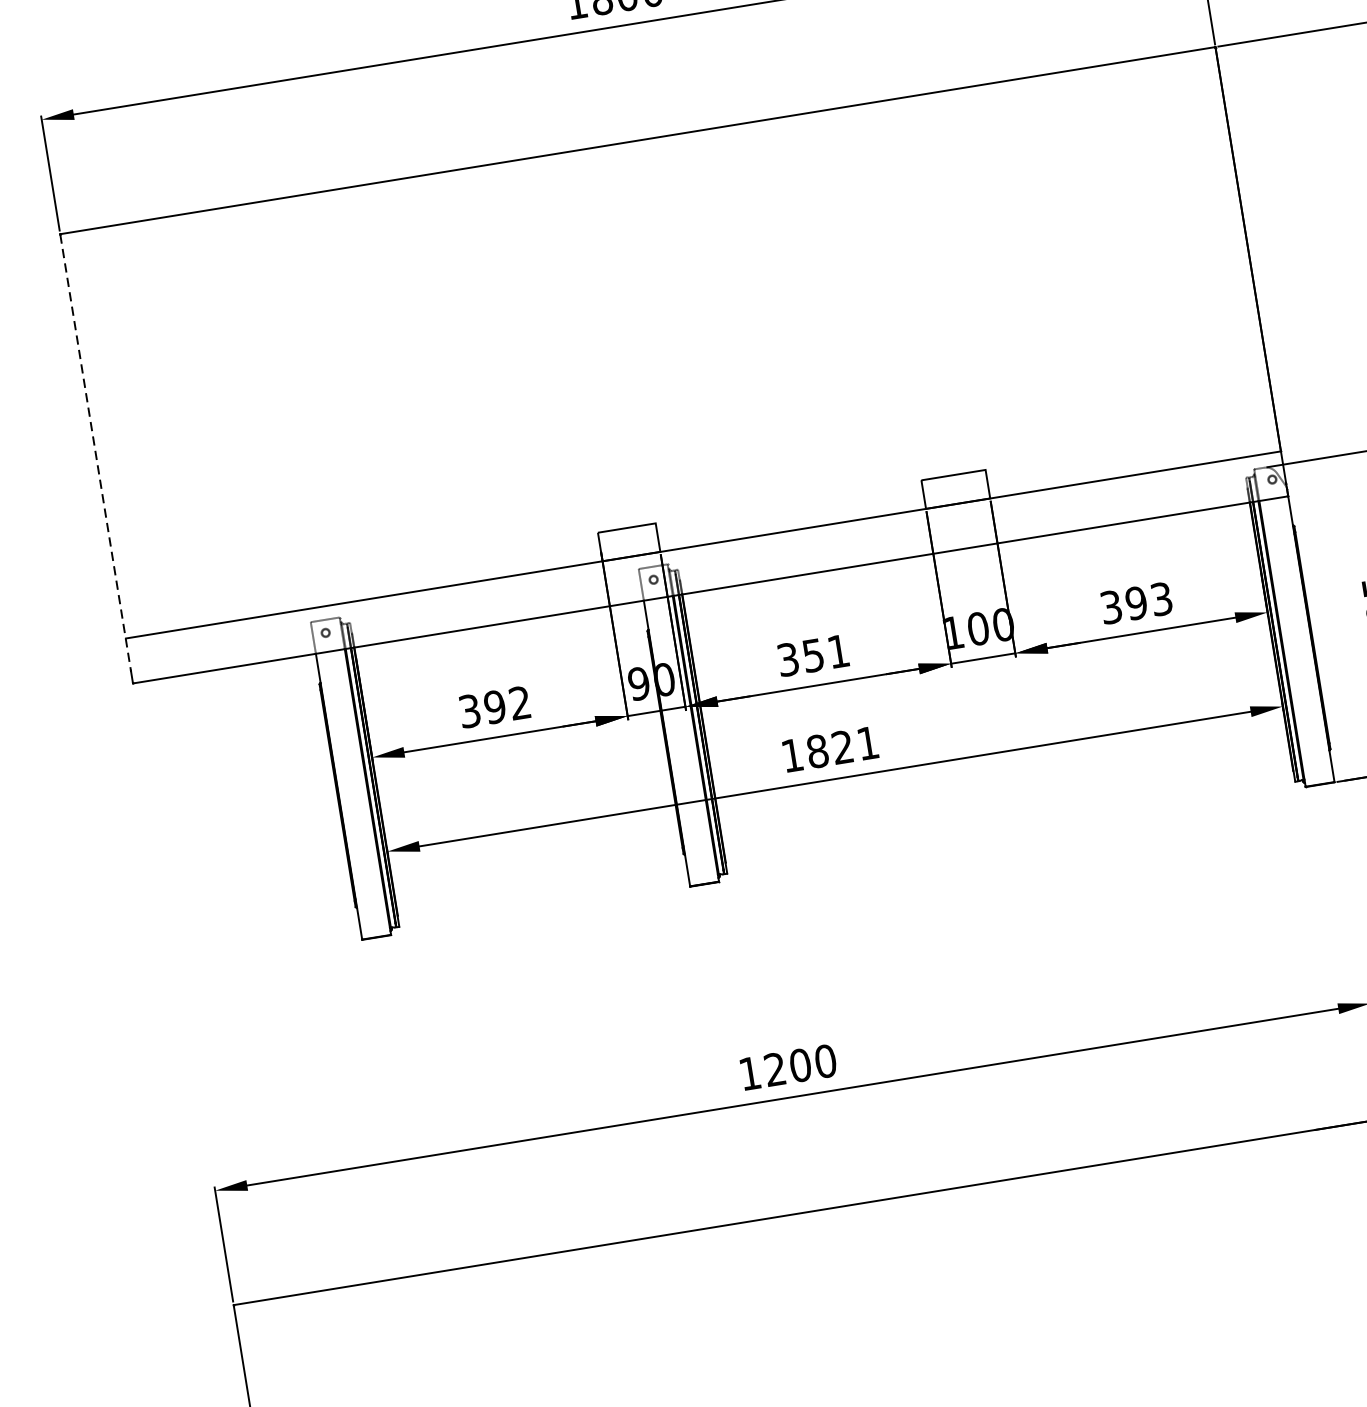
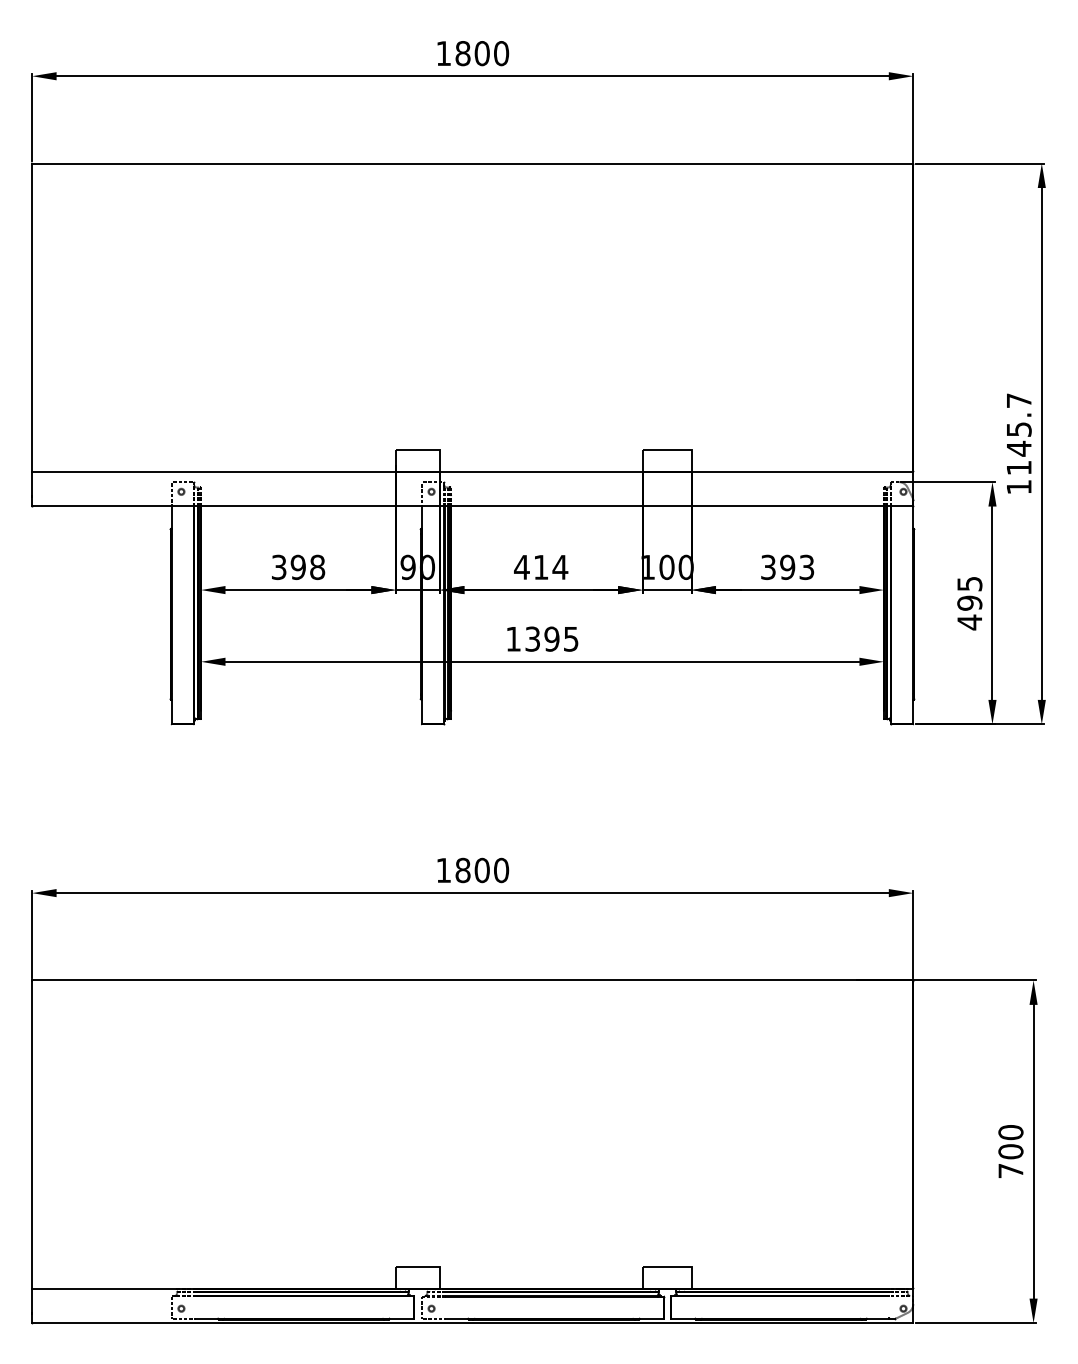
line: (96, 453) -> (32, 330), dashed -> solid
text: (813, 655) -> (541, 567), 351 -> 414
text: (520, 703) -> (317, 567), 392 -> 398
text: (842, 746) -> (551, 638), 1821 -> 1395
text: (774, 1069) -> (462, 870), 1200 -> 1800

